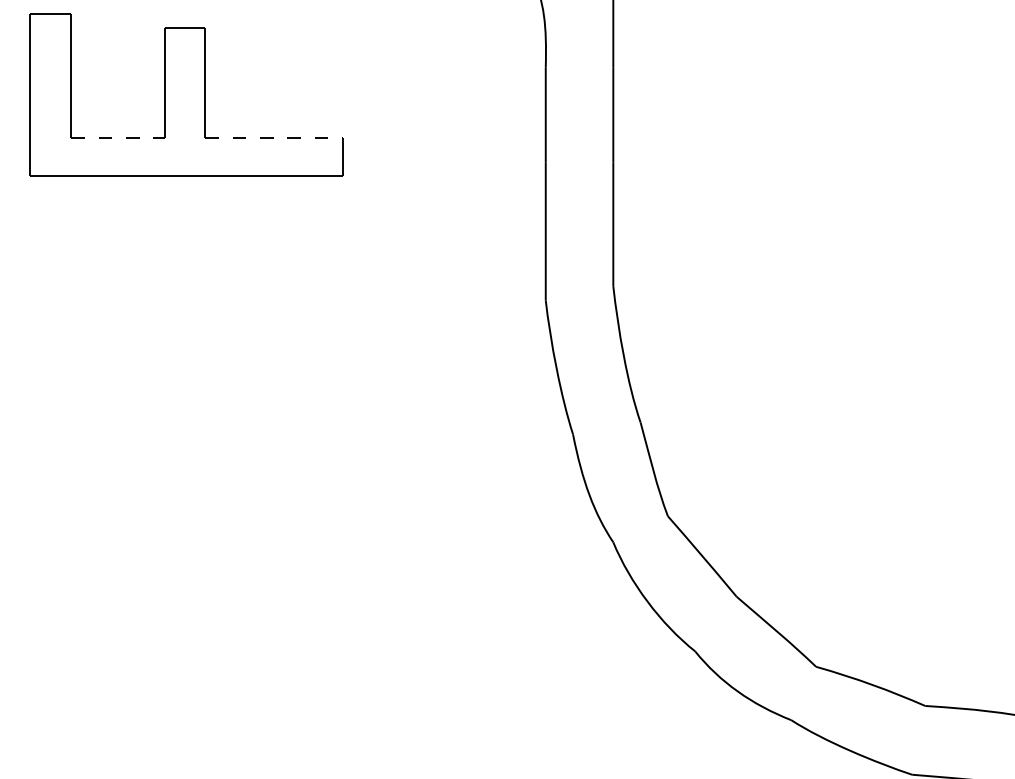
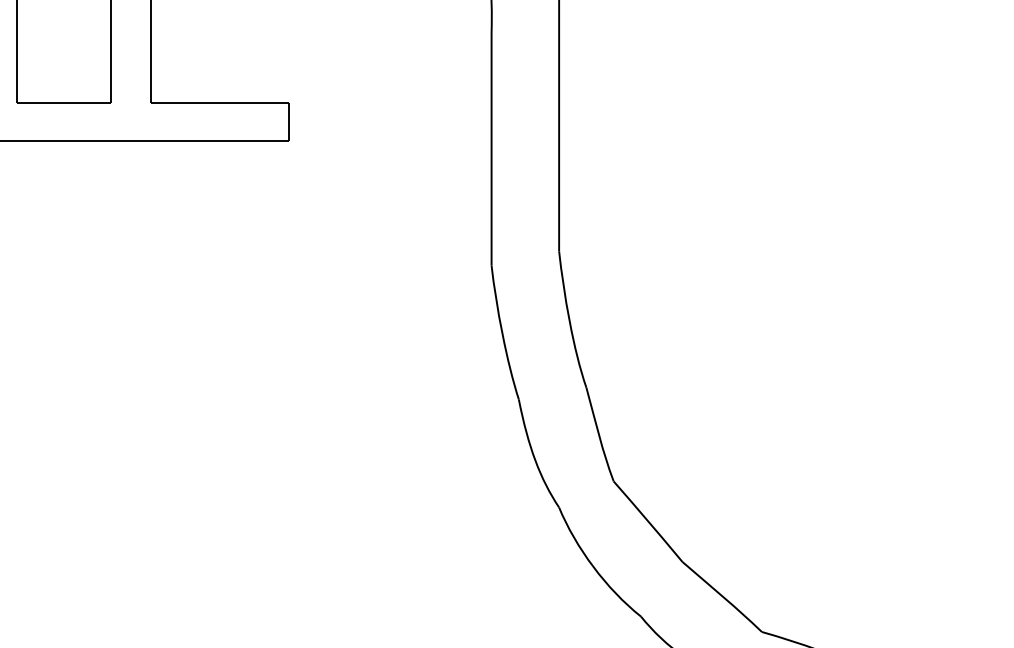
line: (118, 137) -> (64, 102), dashed -> solid
line: (274, 137) -> (220, 102), dashed -> solid

